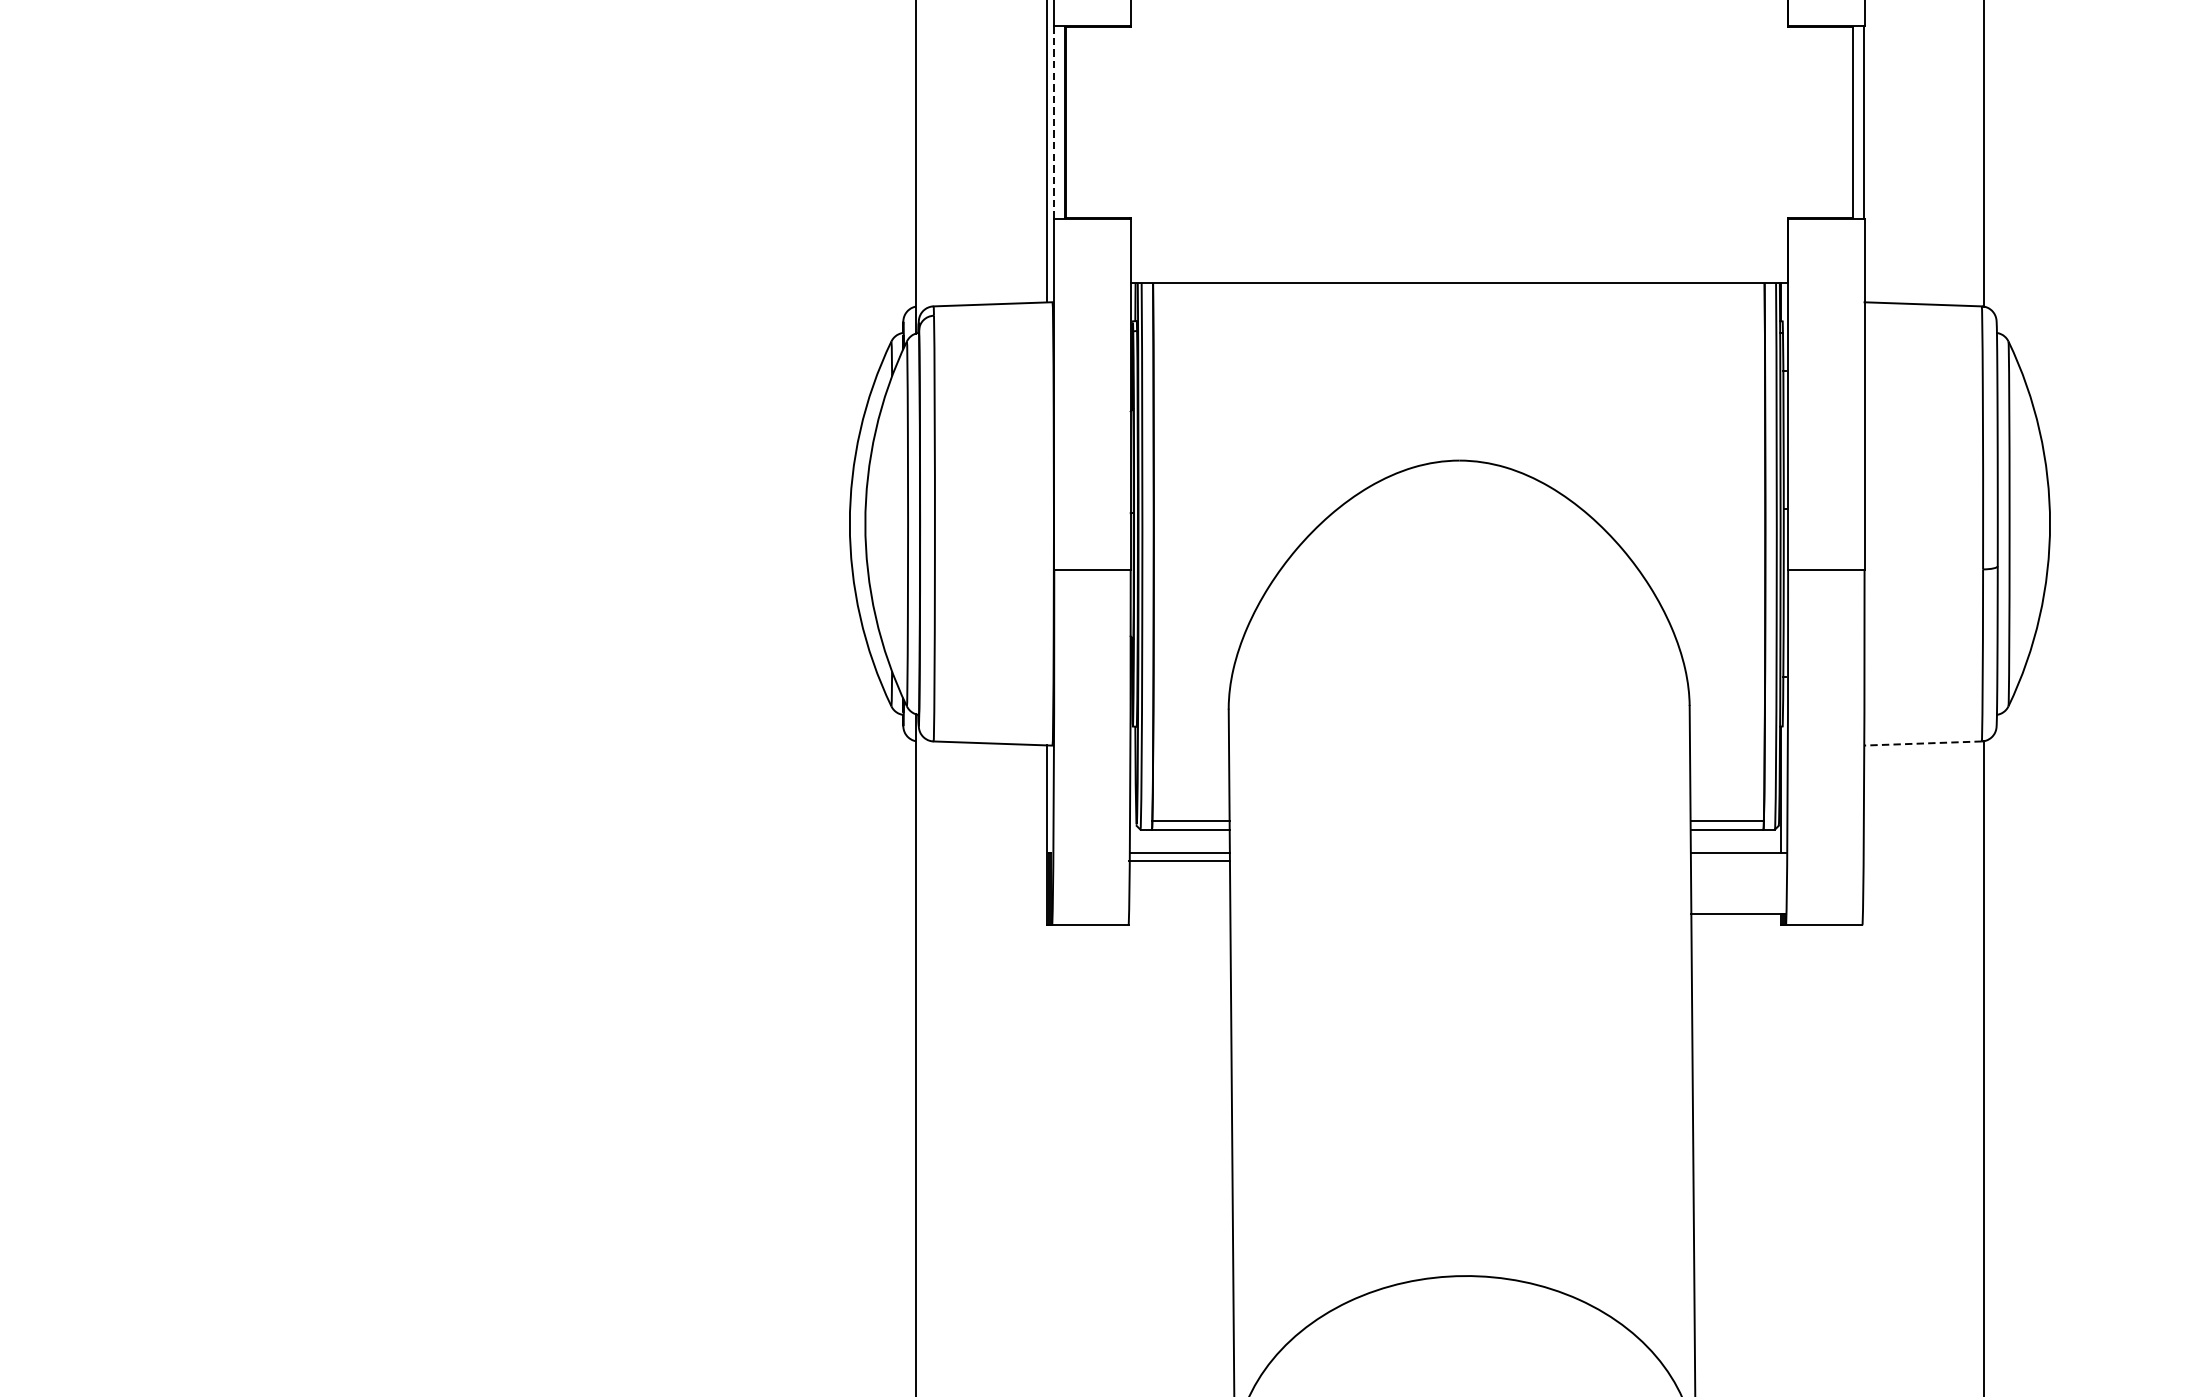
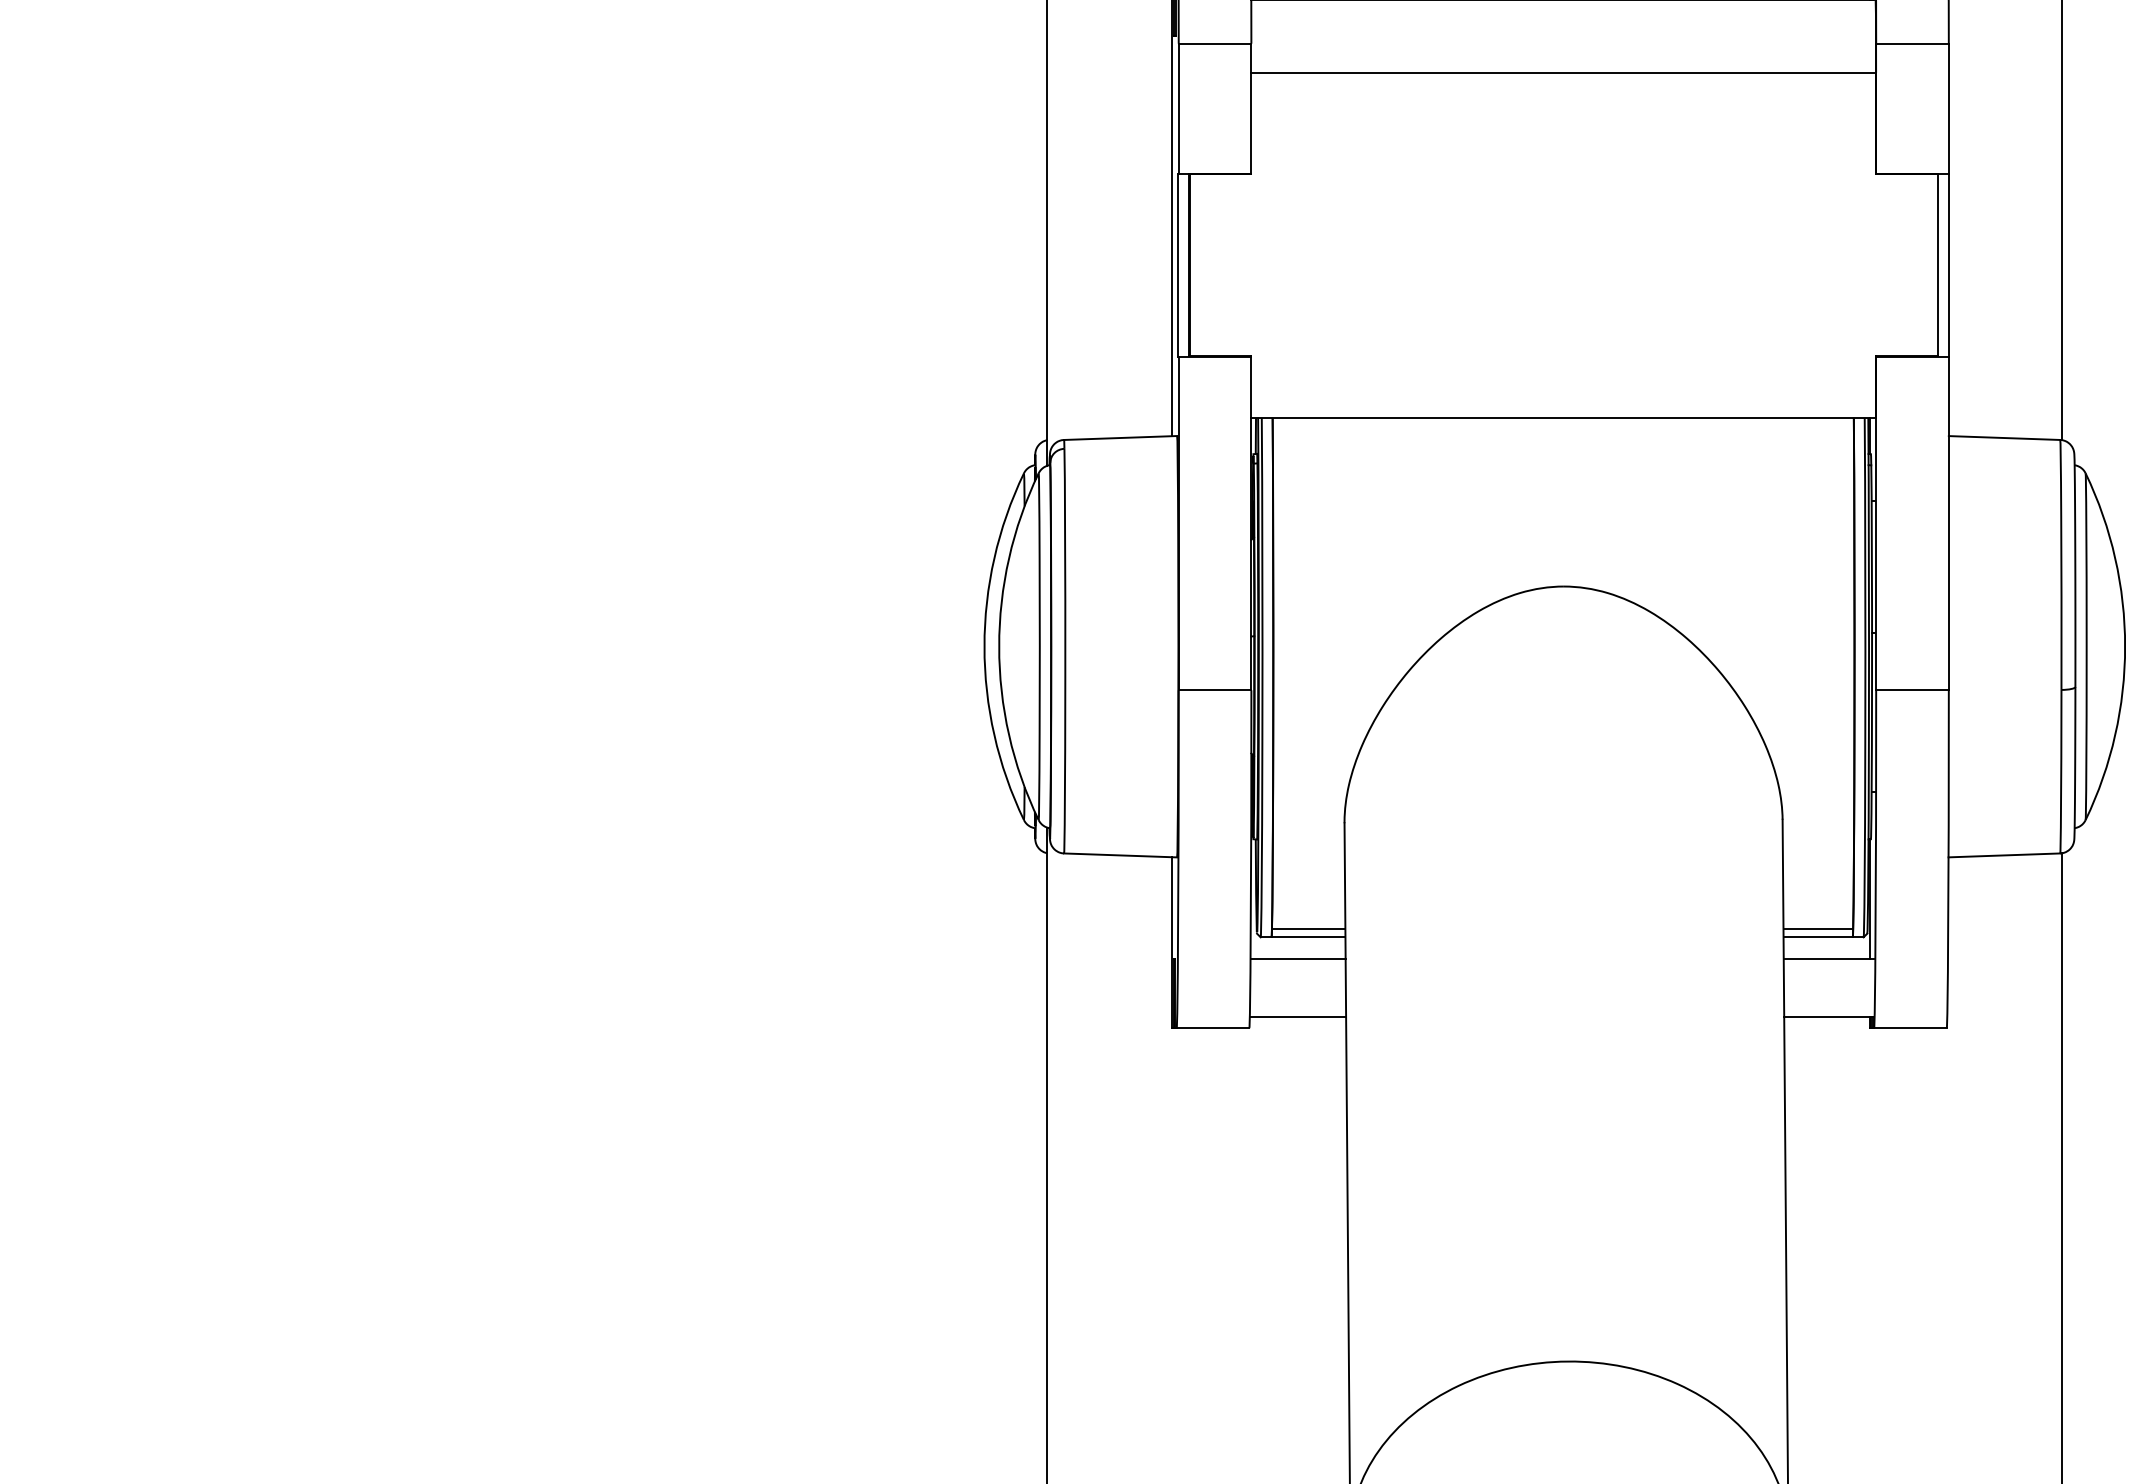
line: (1054, 122) -> (1178, 265), dashed -> solid
line: (1923, 743) -> (2004, 855), dashed -> solid
line: (1179, 861) -> (1297, 1017), moved

